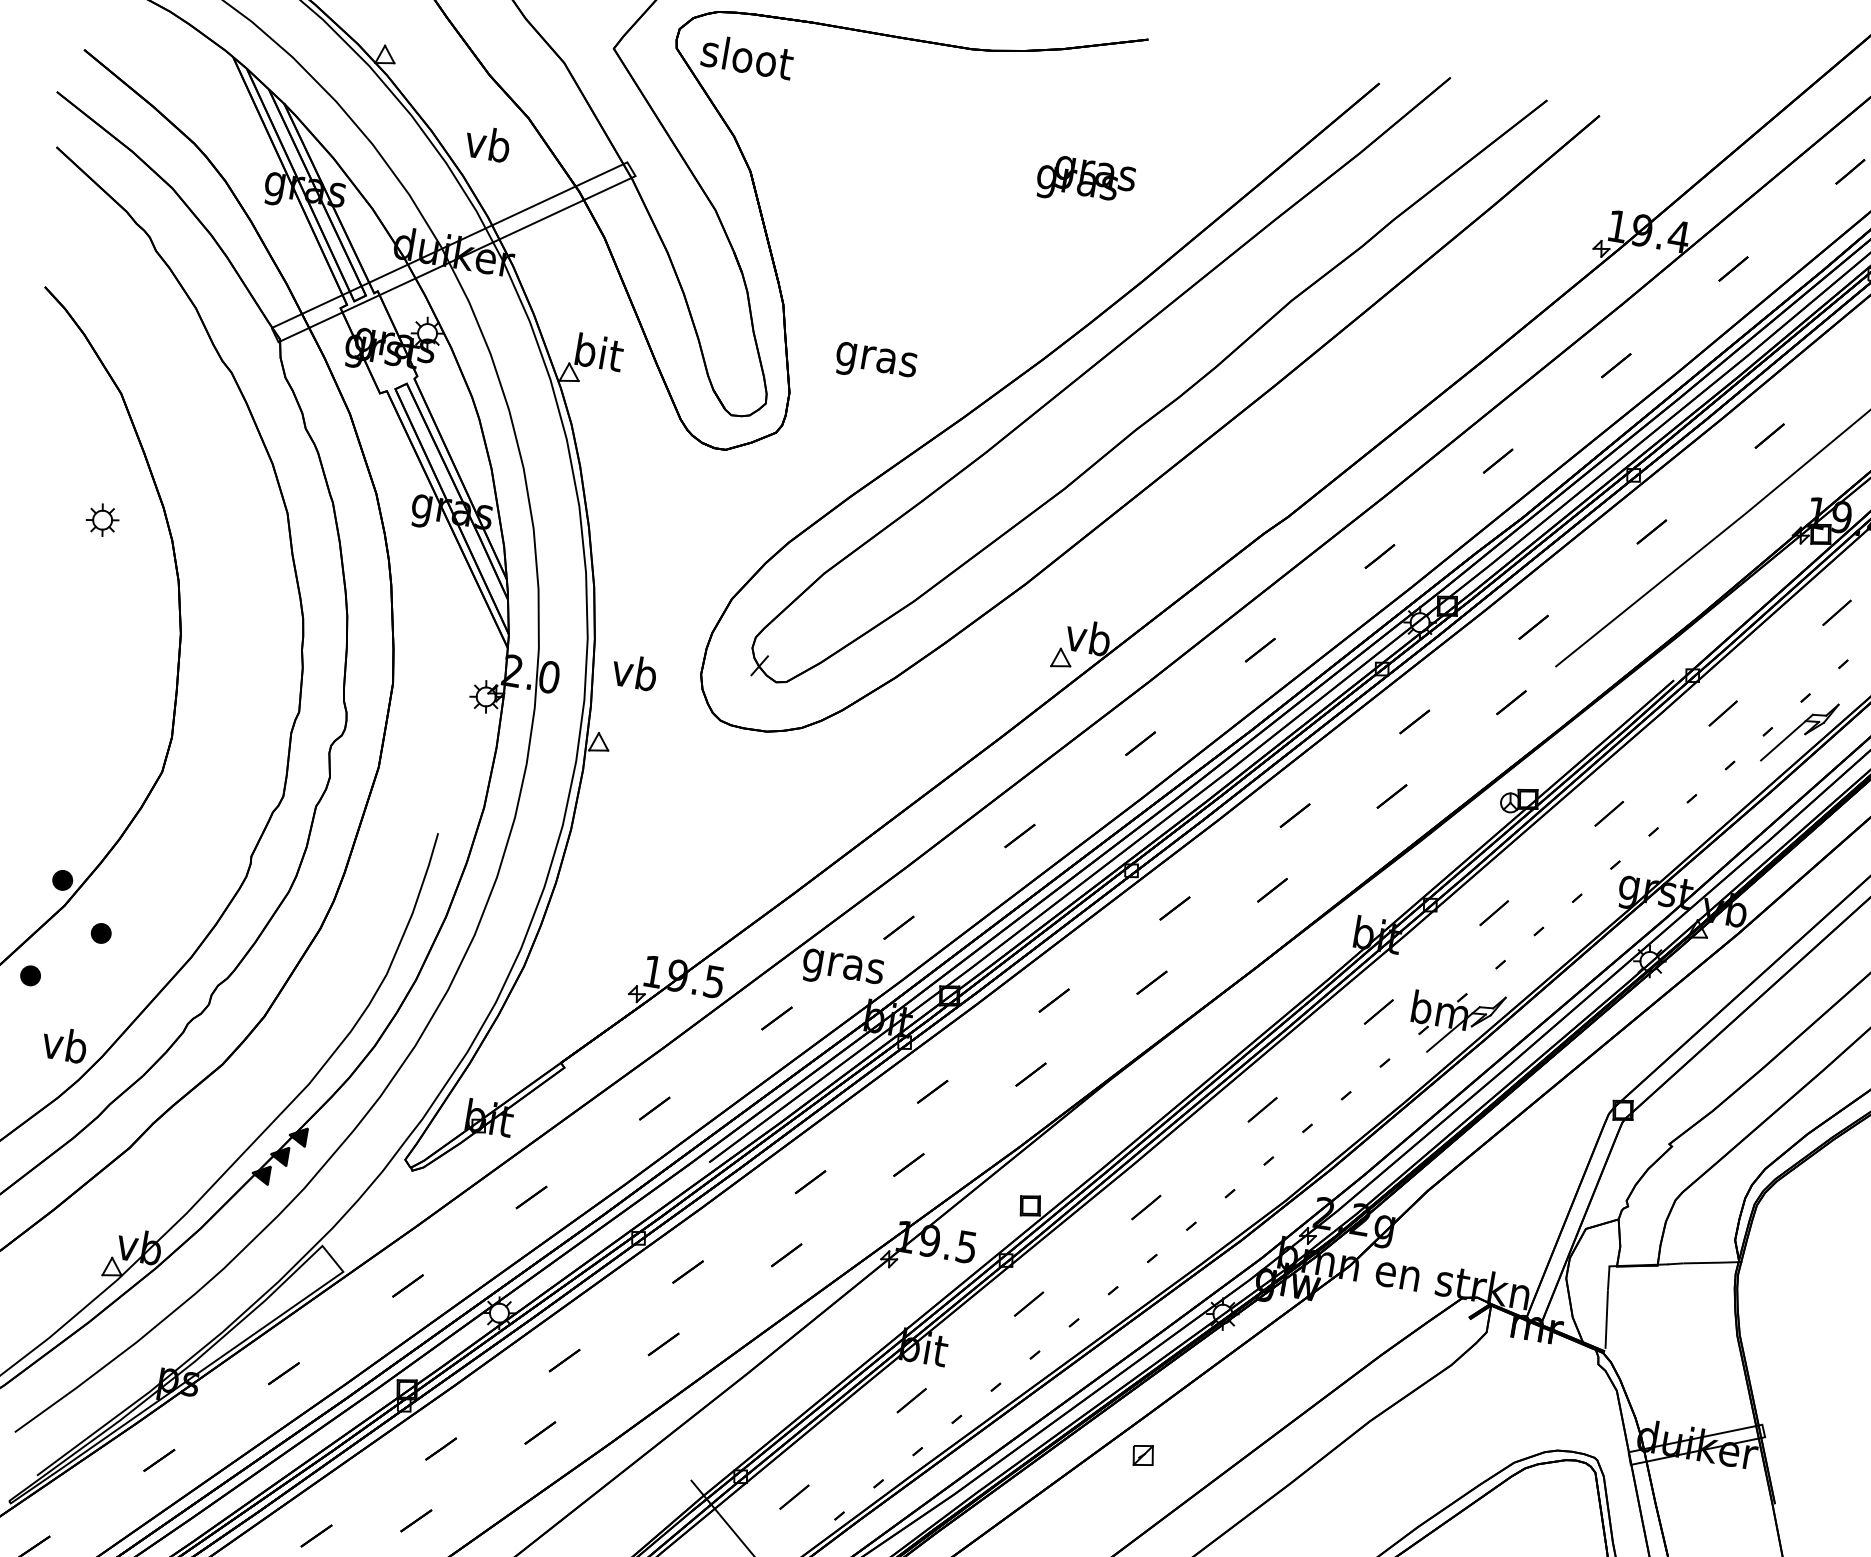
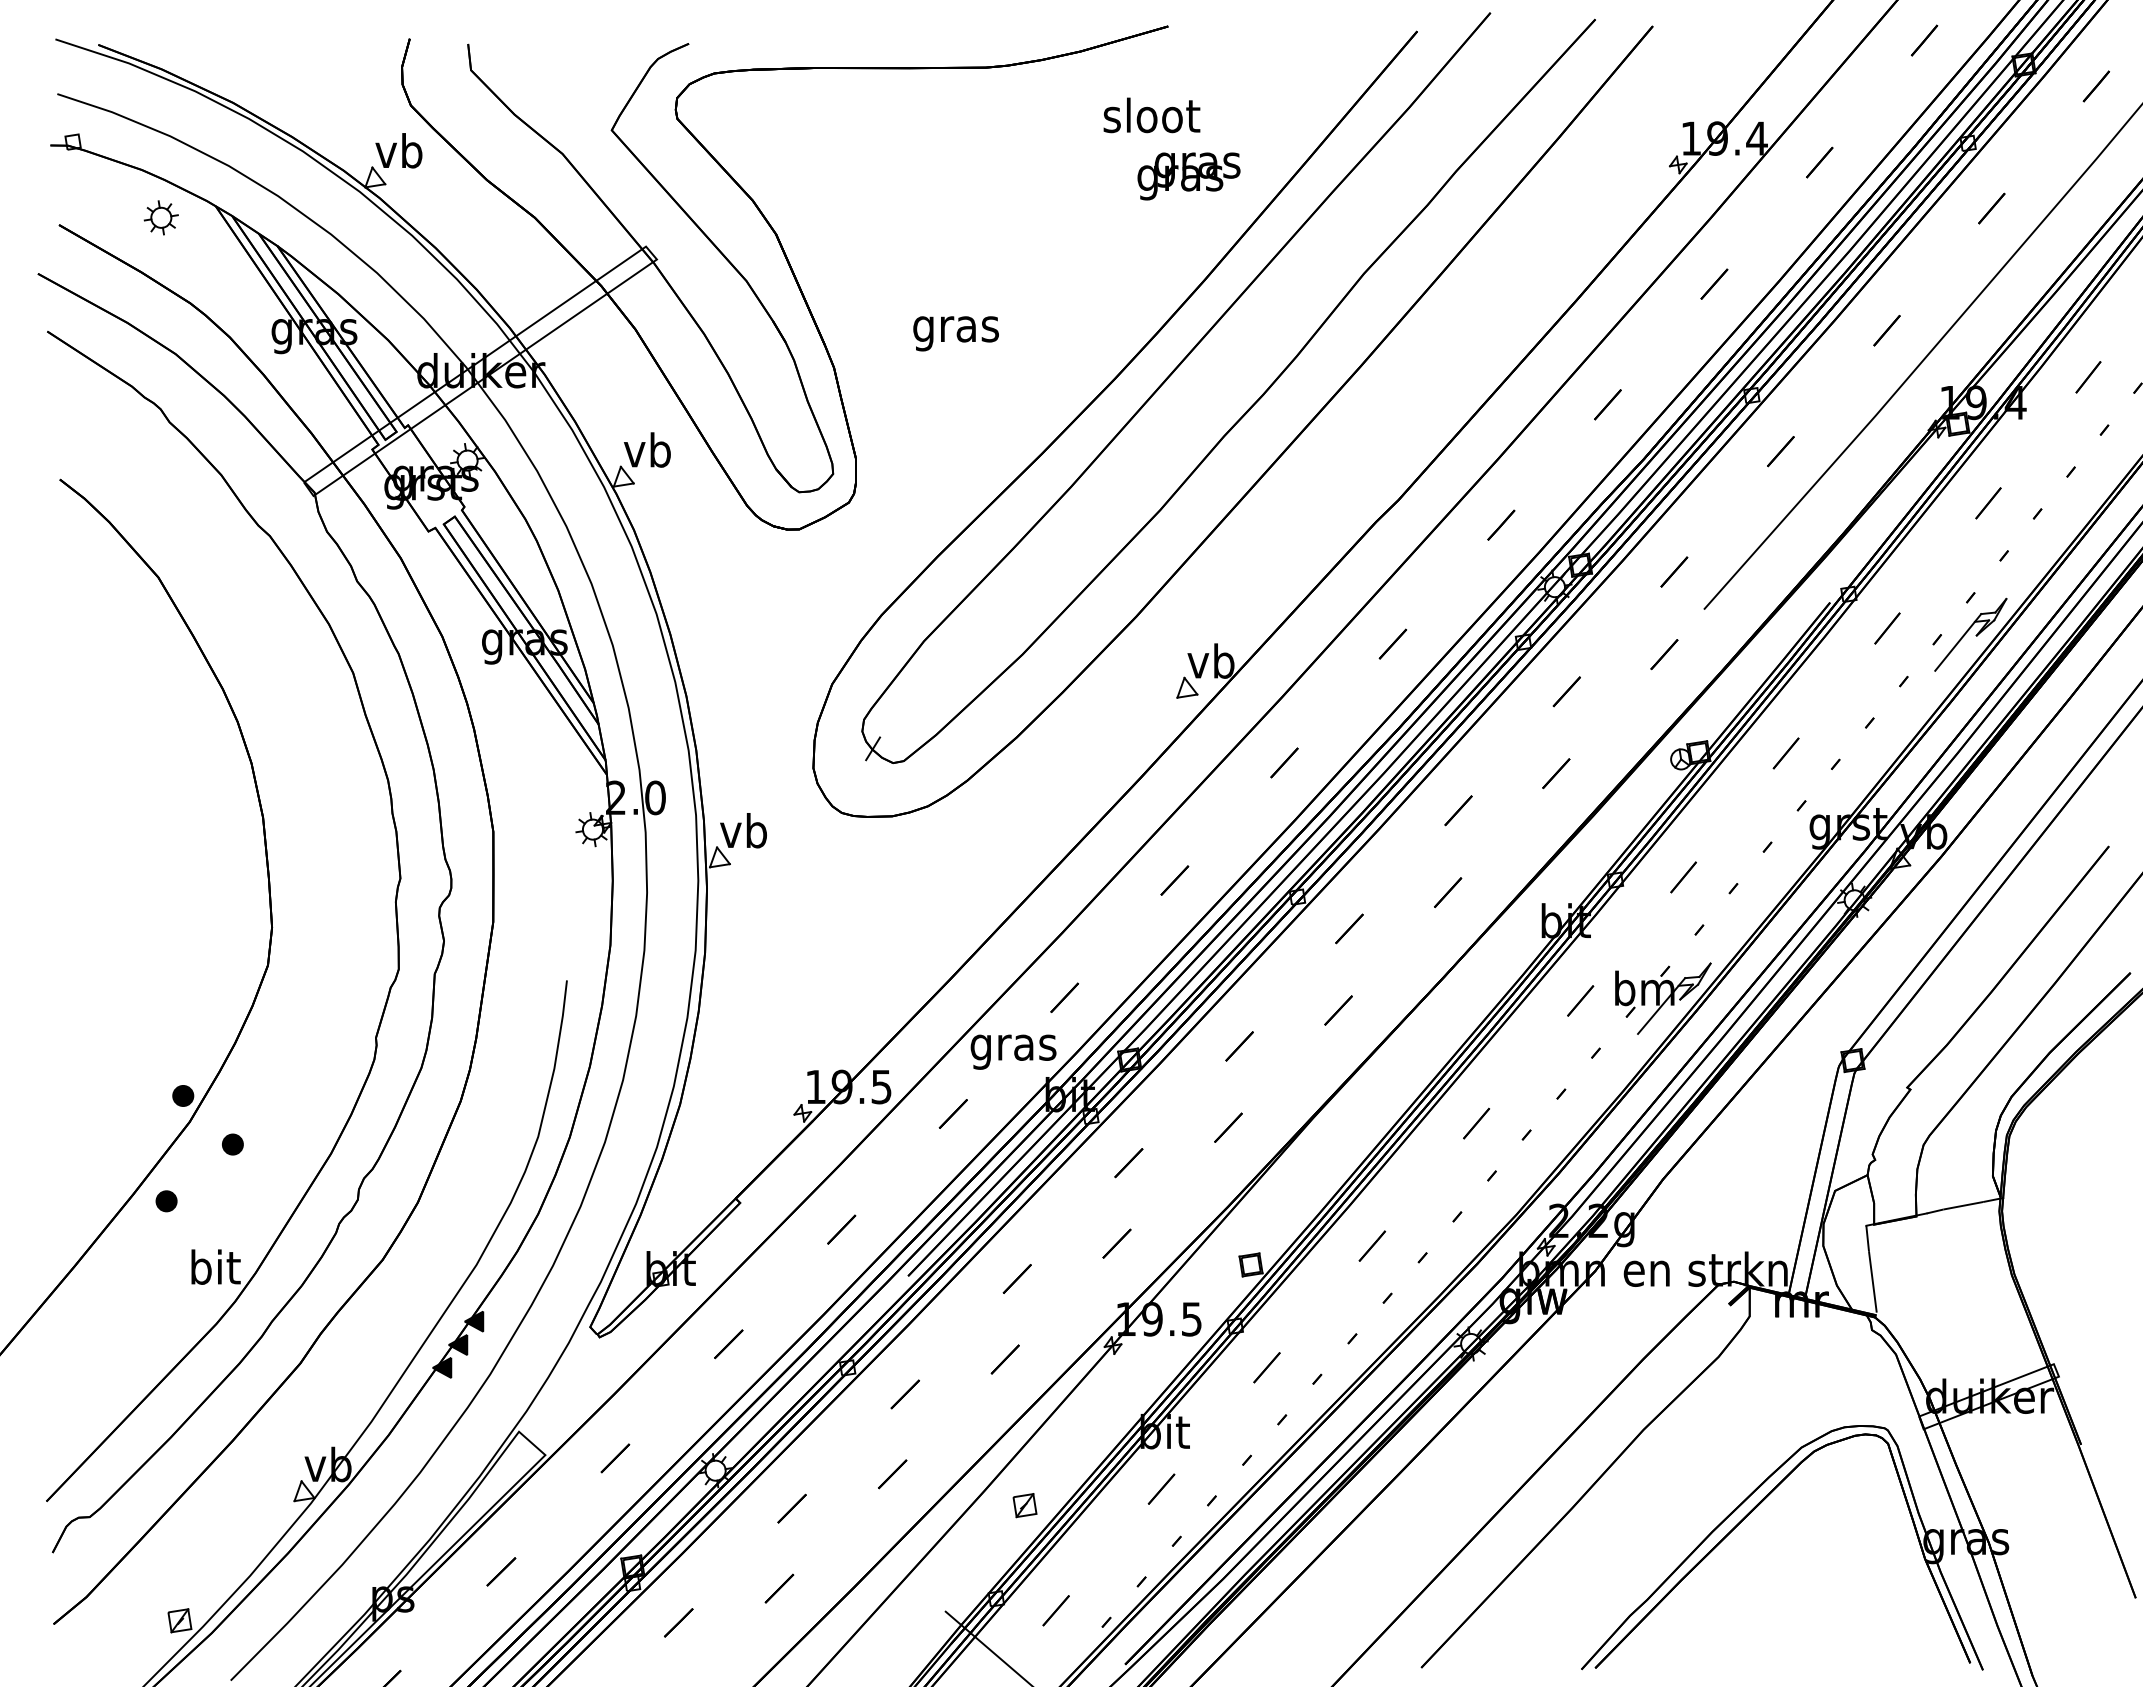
text: (747, 57) -> (1151, 115), moved
text: (487, 143) -> (398, 150), moved
text: (1085, 182) -> (1188, 176), moved
text: (598, 351) -> (649, 449), bit -> vb
text: (875, 363) -> (955, 333), moved
part: (101, 519) -> (160, 217), moved
text: (634, 672) -> (743, 830), moved
text: (65, 1044) -> (215, 1266), vb -> bit
part: (1142, 1455) -> (1024, 1505), moved

